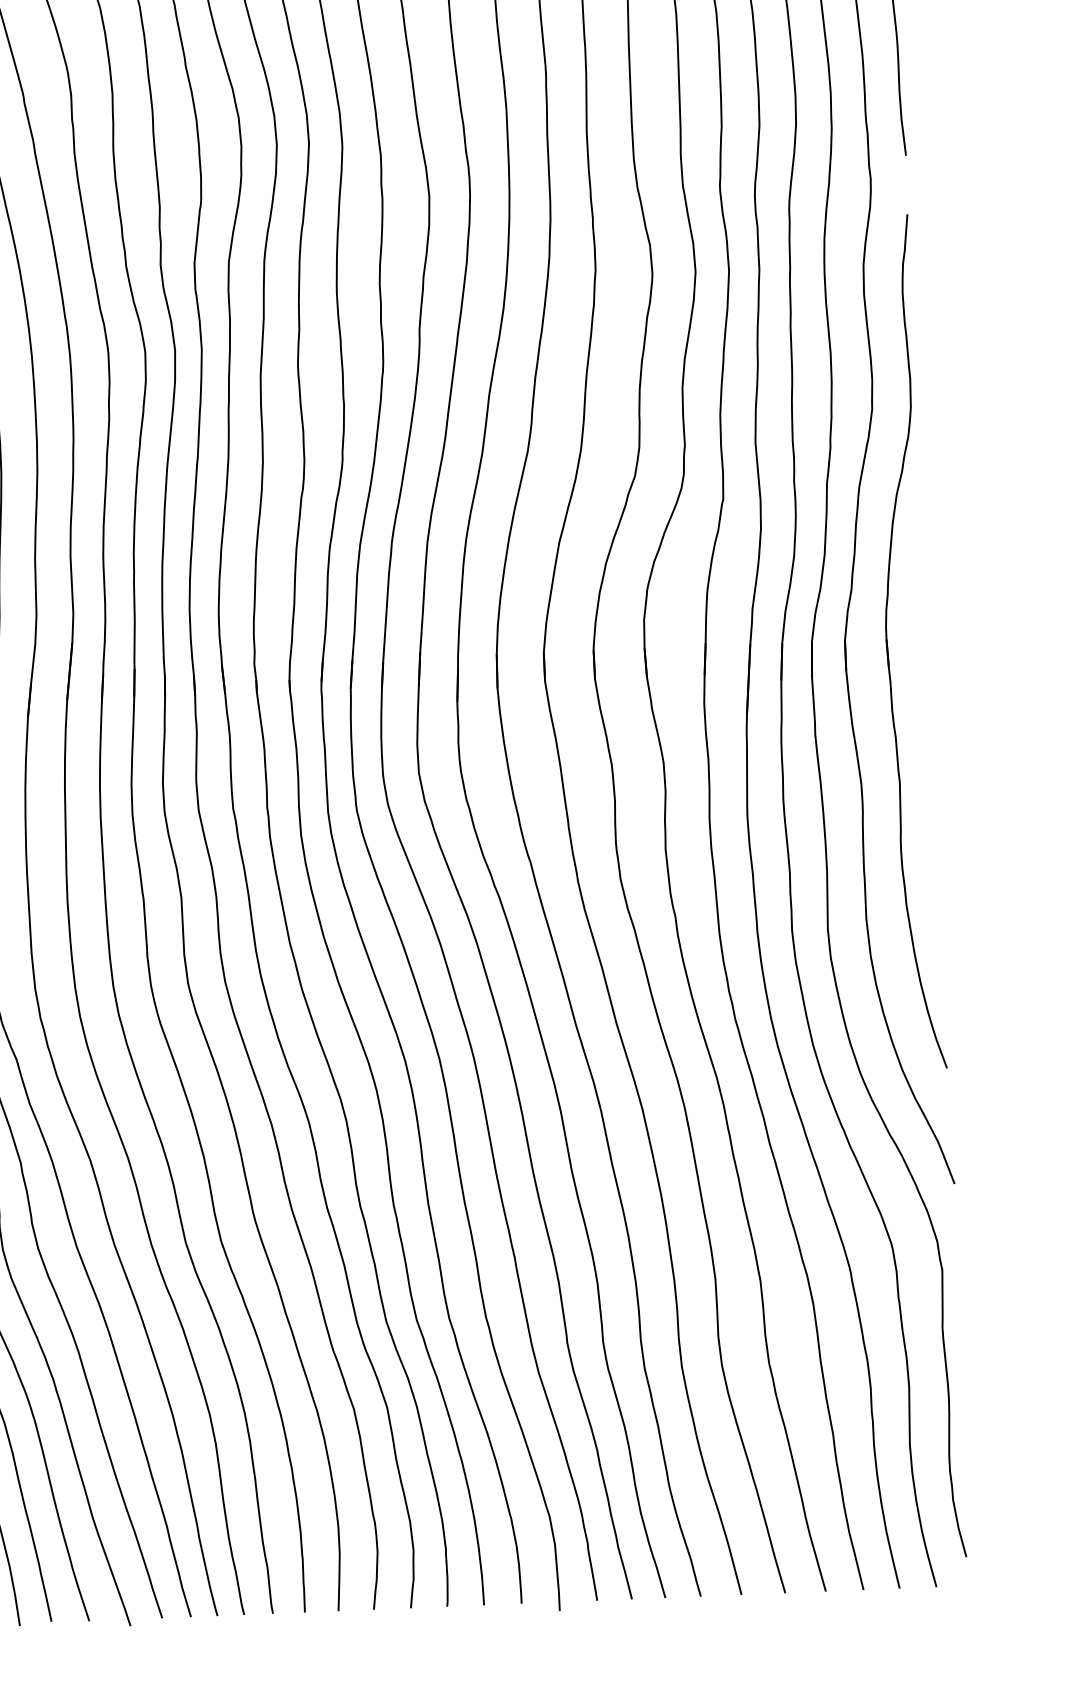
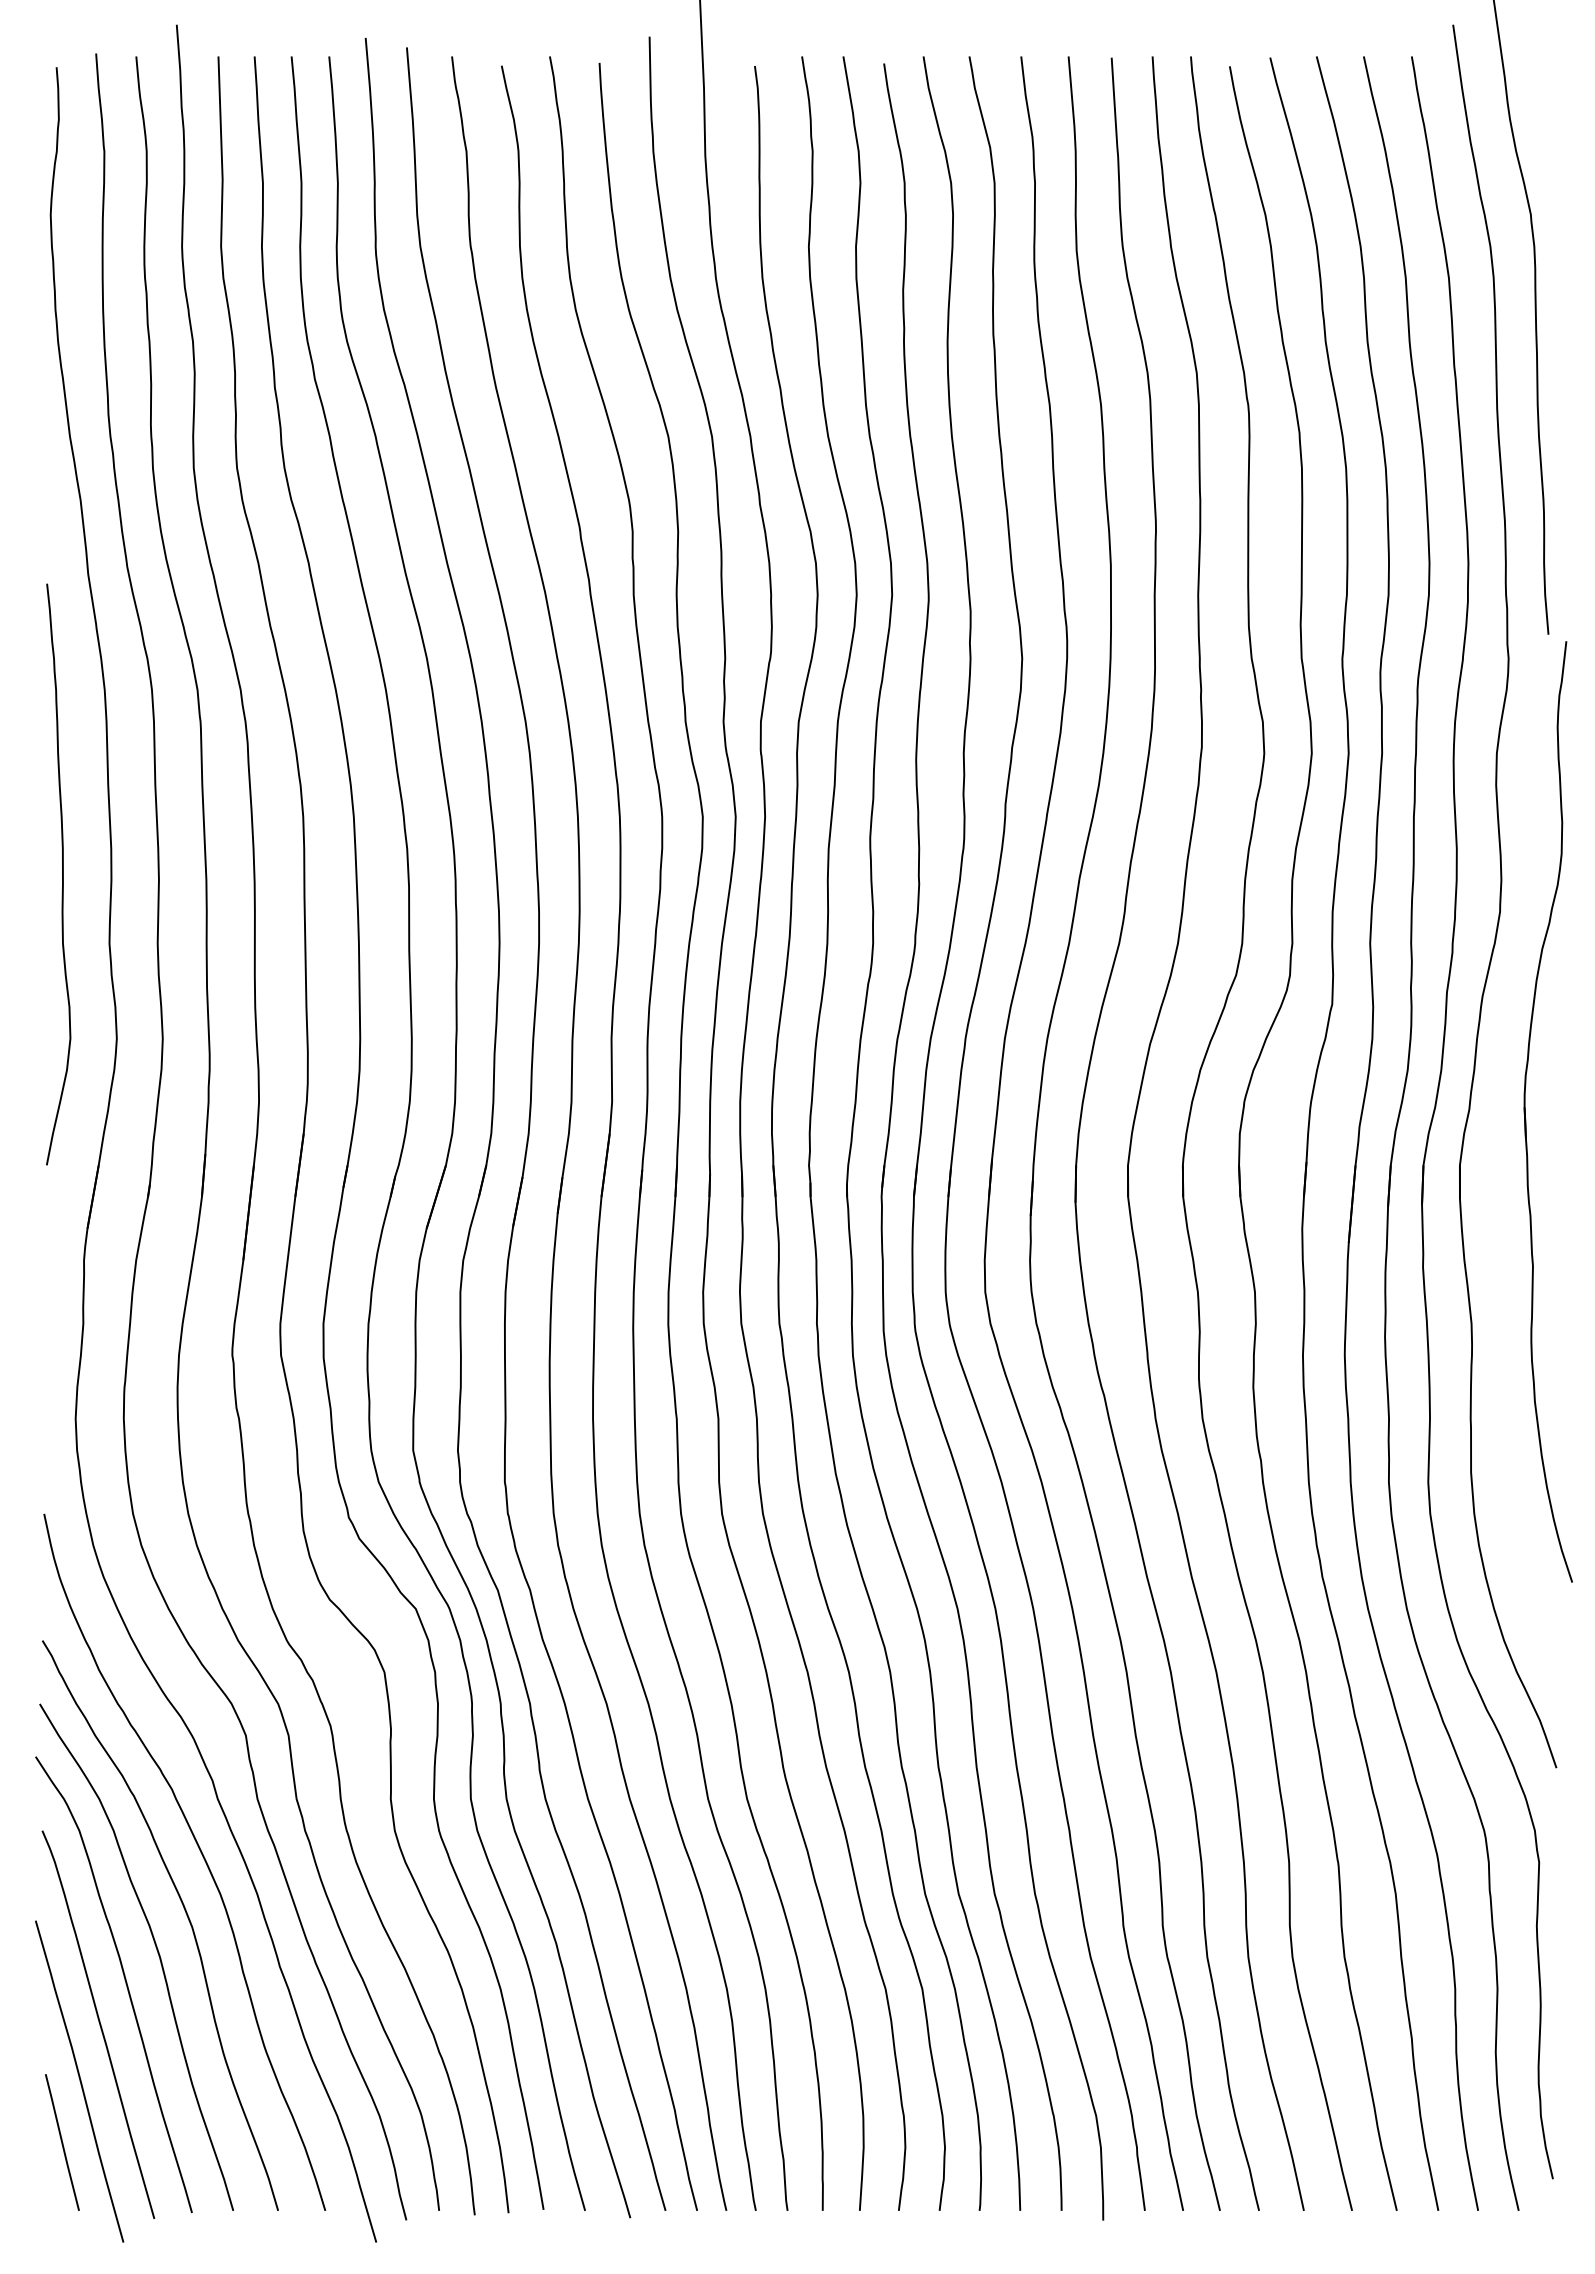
part: (887, 642) -> (1525, 1111), moved

